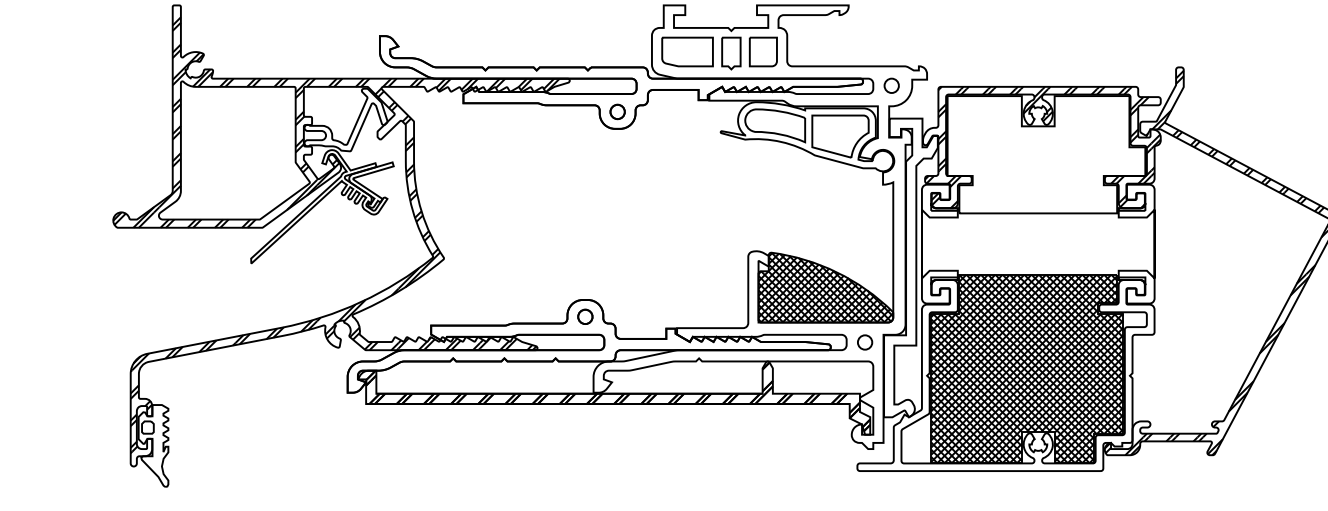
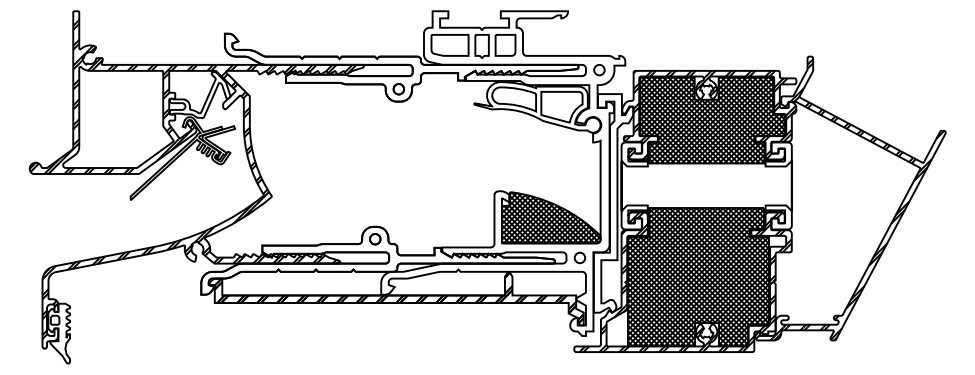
hatch: (1046, 154) -> (712, 120), added
hatch: (1009, 376) -> (685, 282), added

